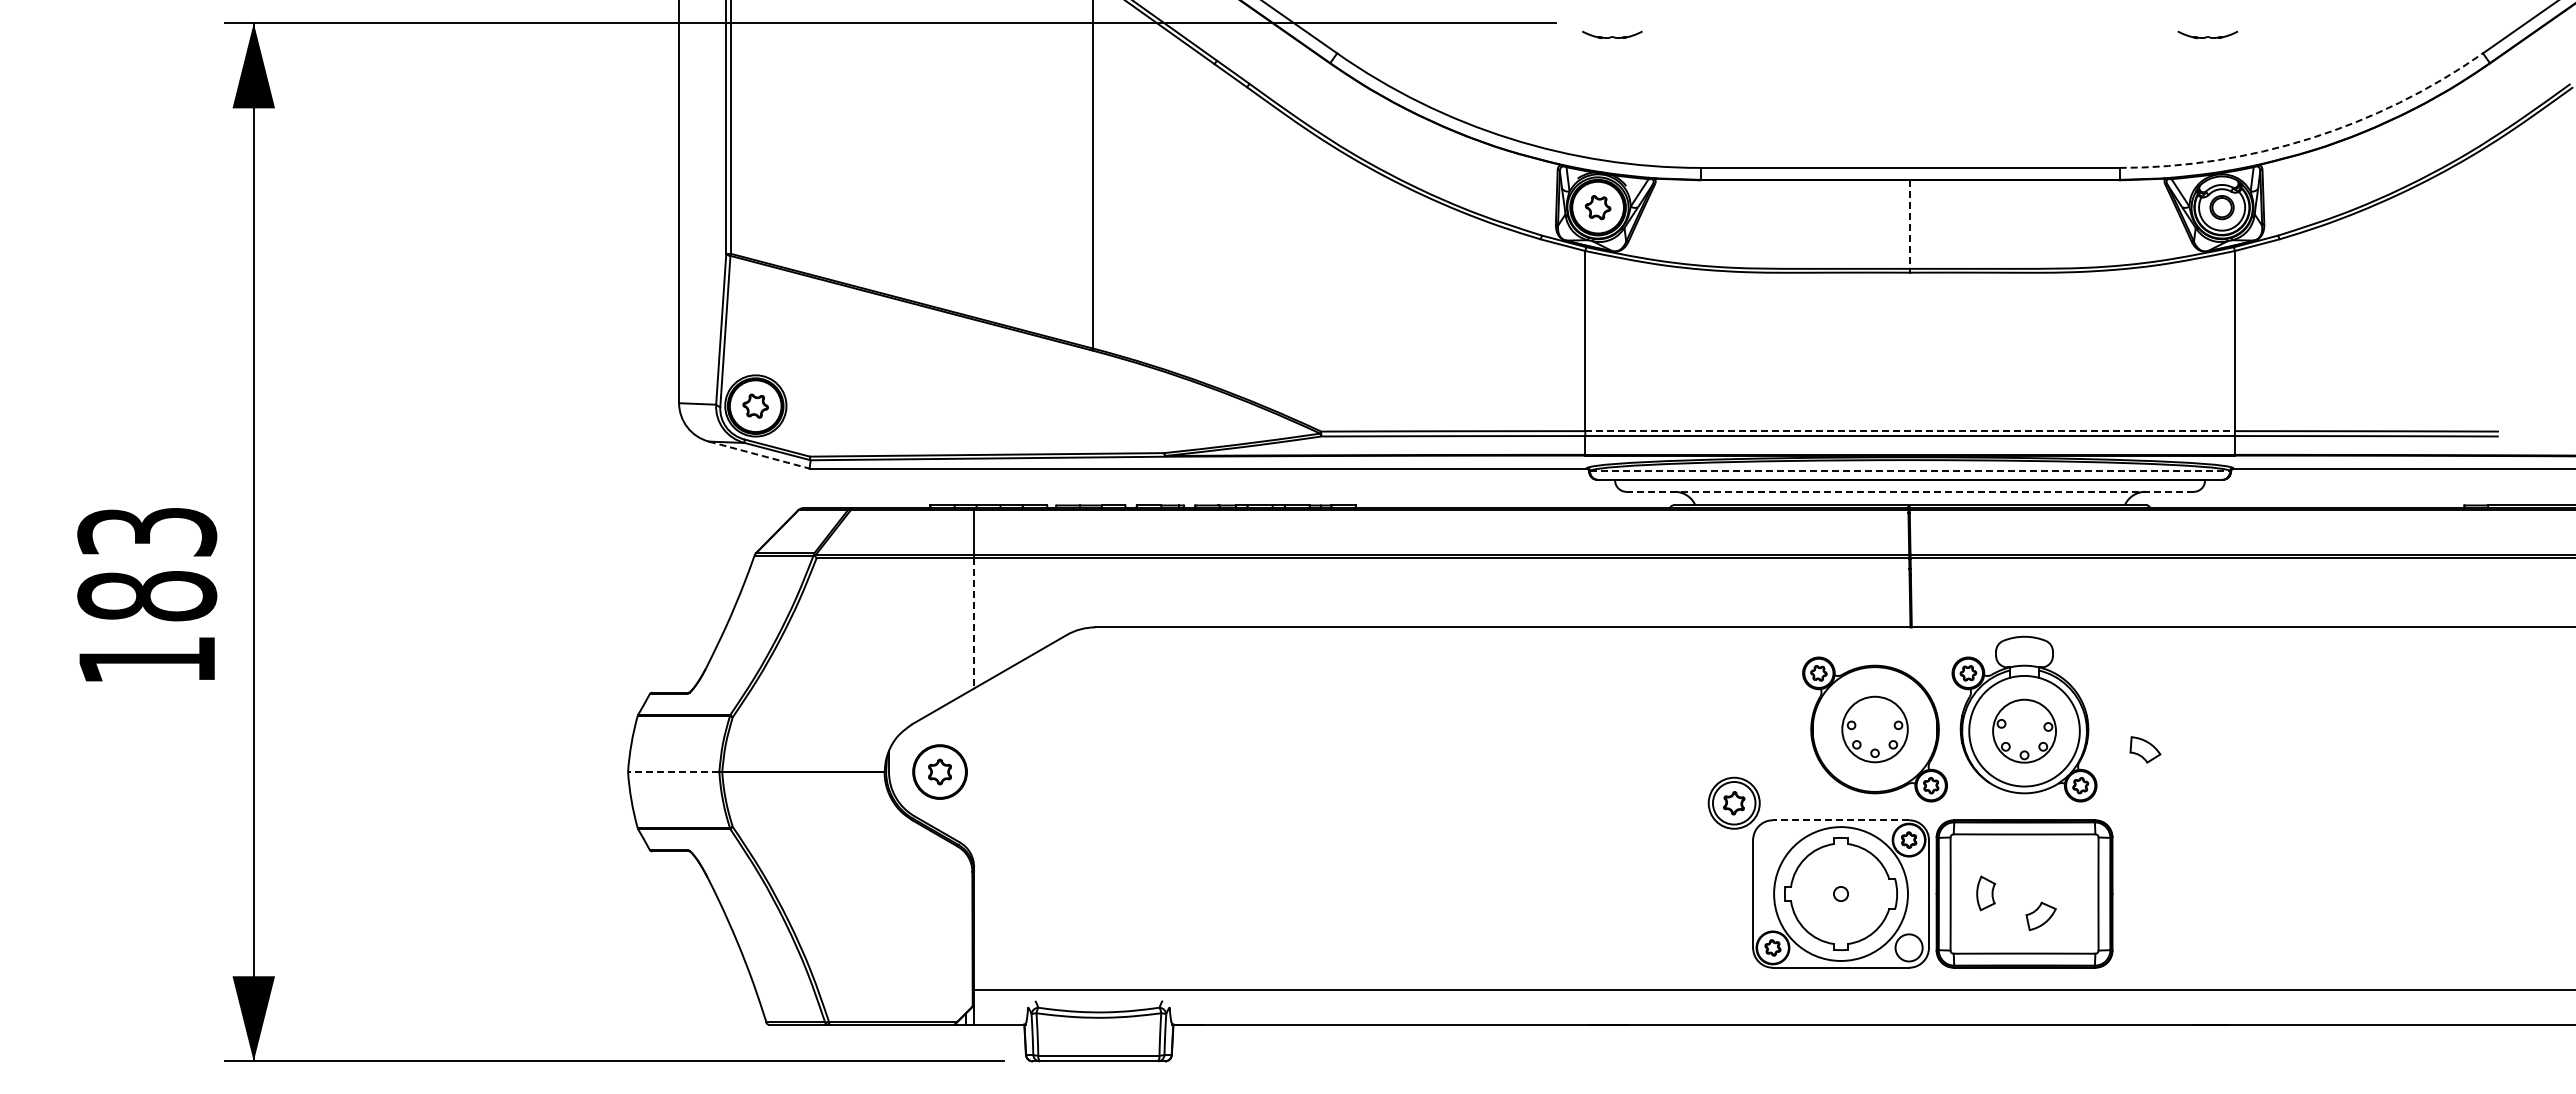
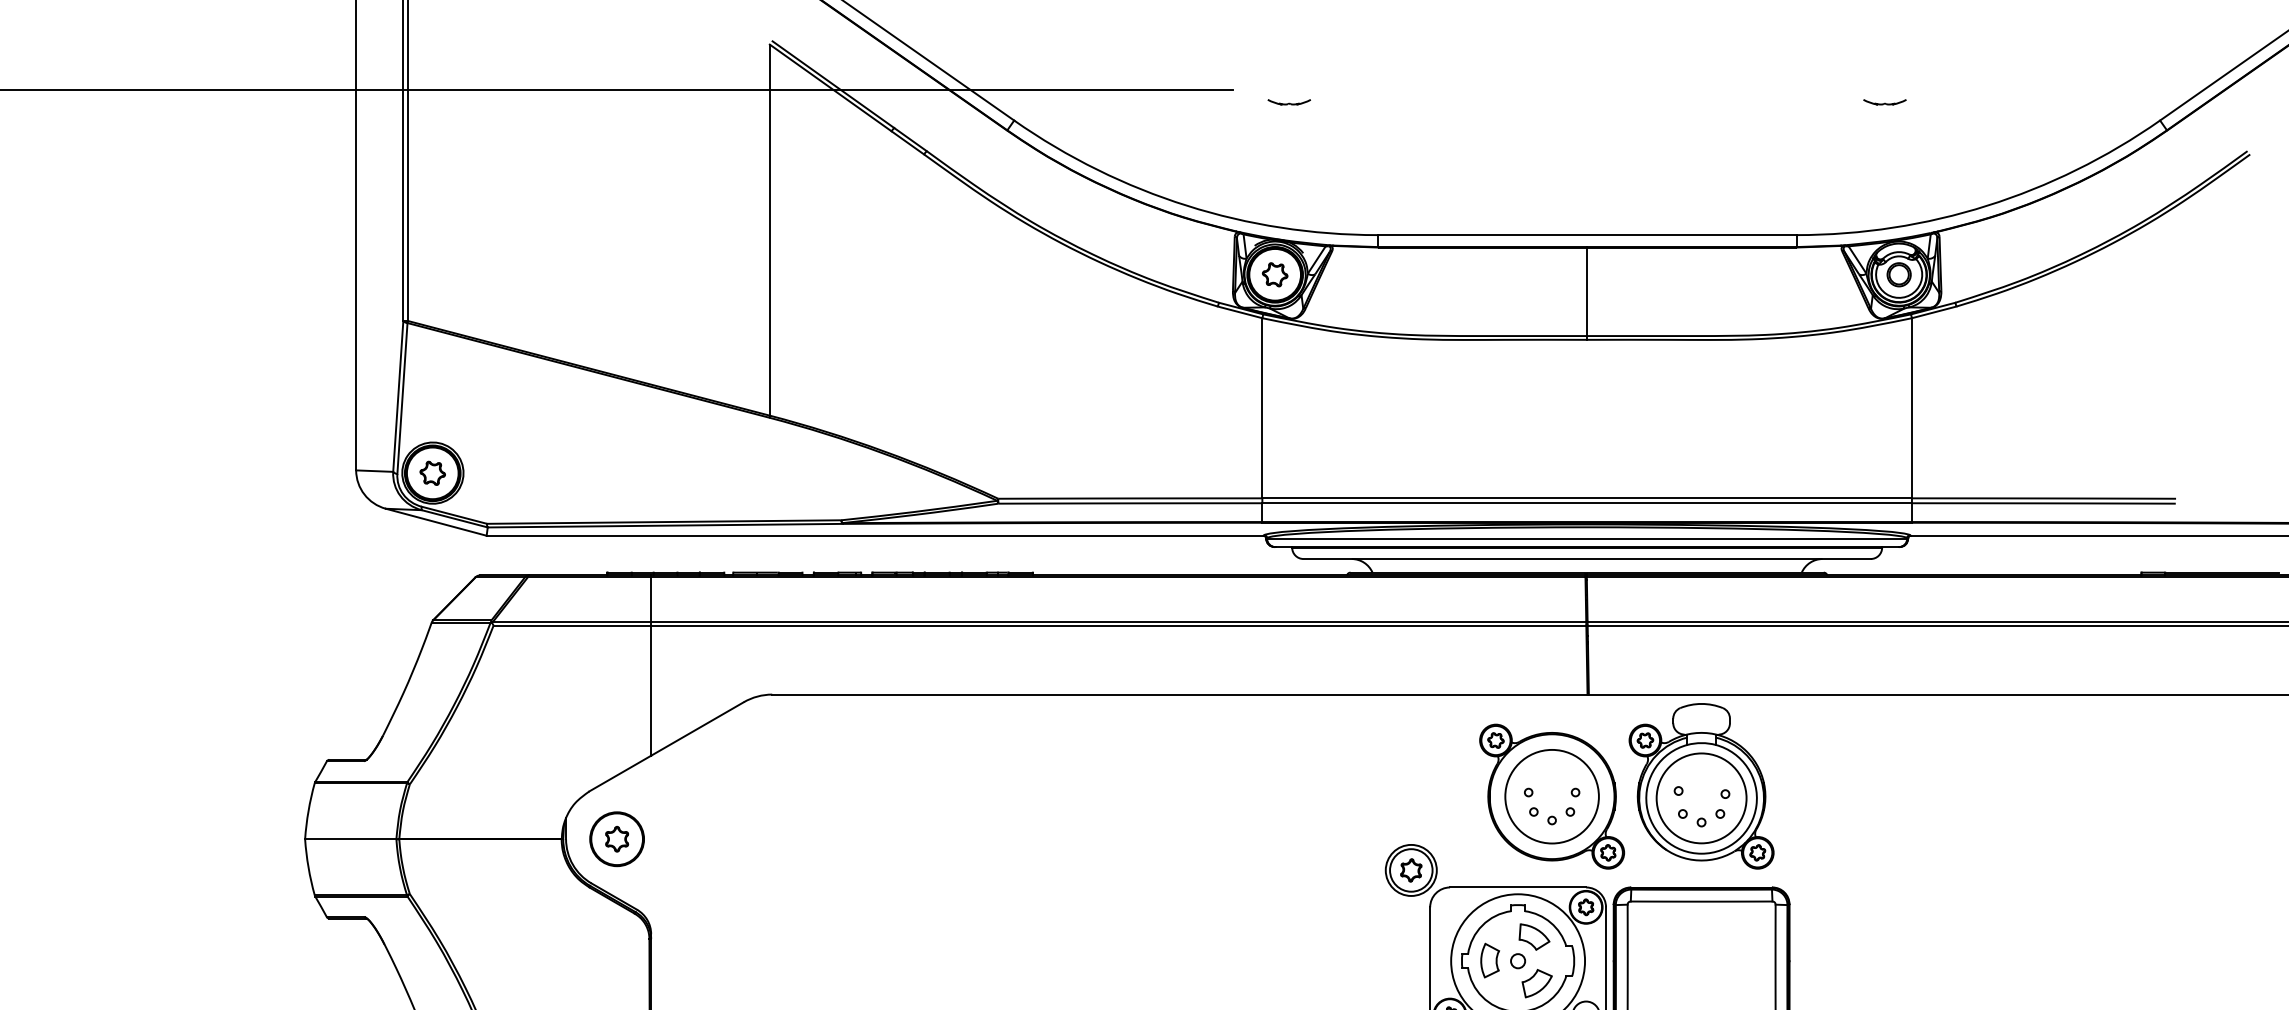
part: (1611, 35) -> (1288, 102), size x0.71
part: (2207, 35) -> (1884, 102), size x0.71
arc: (2310, 138) -> (1987, 205), dashed -> solid
line: (1910, 225) -> (1587, 292), dashed -> solid
line: (1910, 431) -> (1587, 498), dashed -> solid
line: (759, 455) -> (436, 522), dashed -> solid
line: (1910, 471) -> (1587, 538), dashed -> solid
line: (1910, 491) -> (1587, 558), dashed -> solid
line: (974, 623) -> (651, 690), dashed -> solid
circle: (1874, 729) -> (1551, 796), size x1.43
circle: (2024, 731) -> (1701, 798), size x1.43
part: (2145, 749) -> (1534, 936), moved
line: (673, 772) -> (350, 839), dashed -> solid
line: (1840, 820) -> (1517, 887), dashed -> solid
part: (1985, 893) -> (1489, 960), moved
part: (2040, 916) -> (1536, 983), moved

